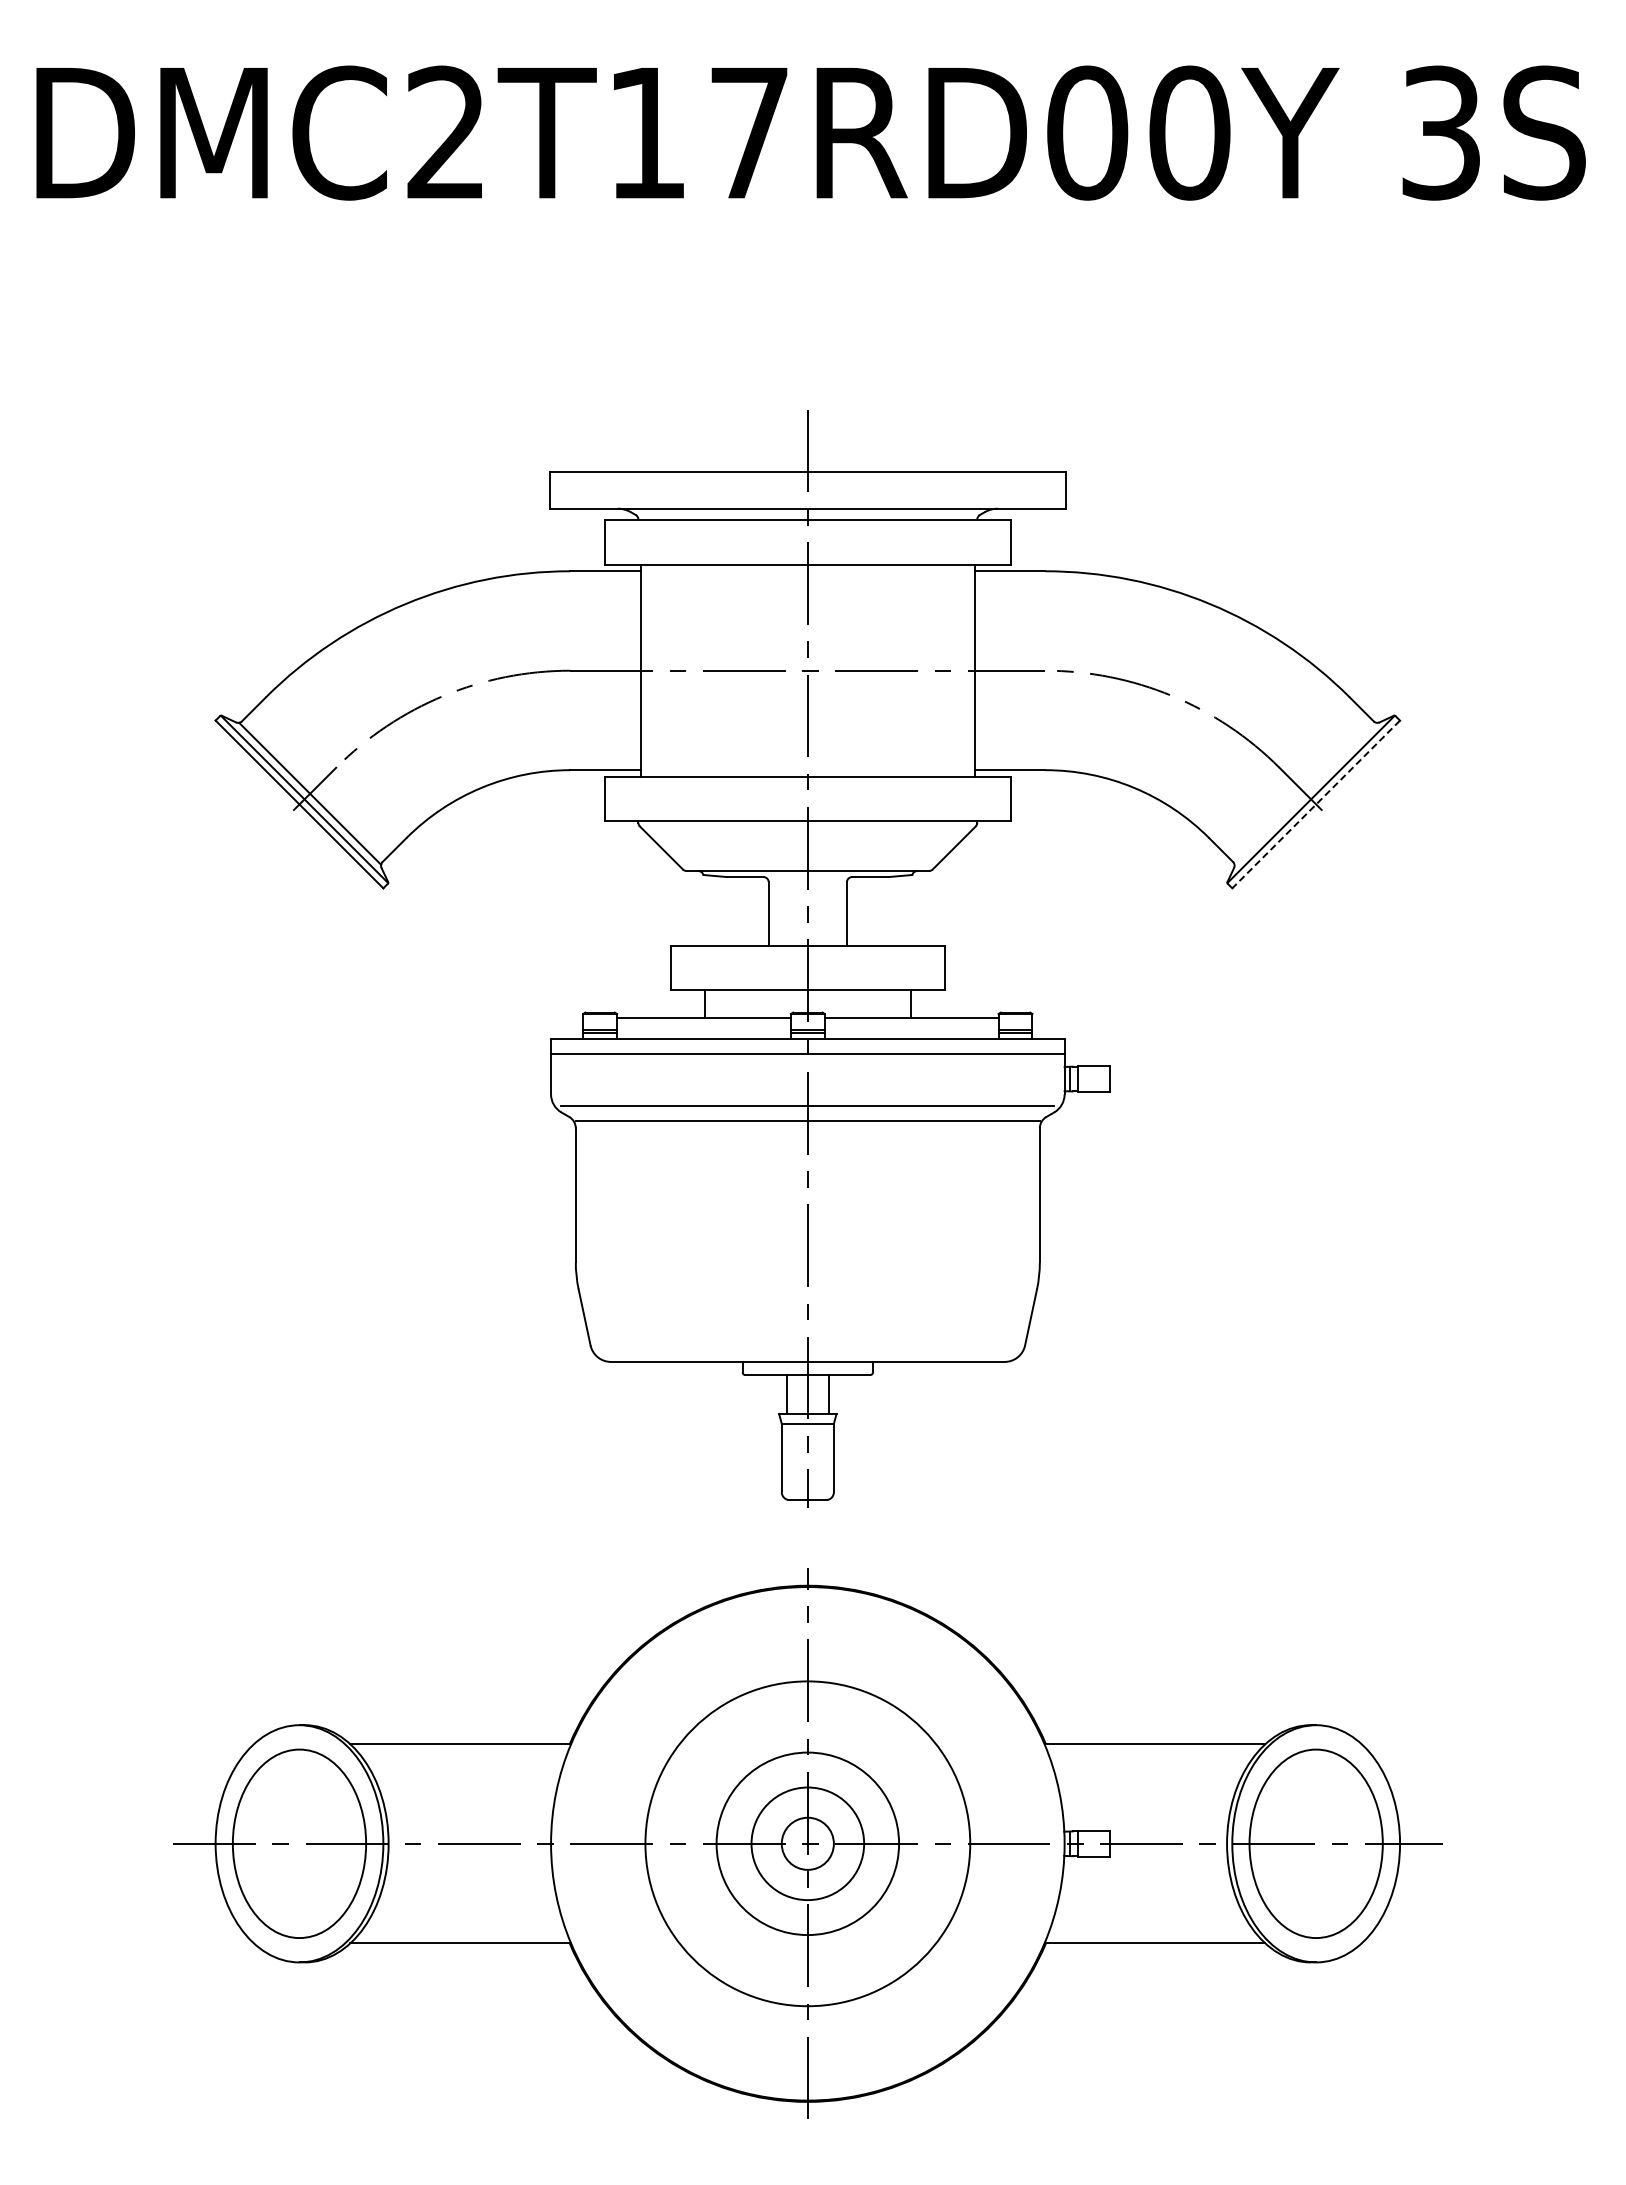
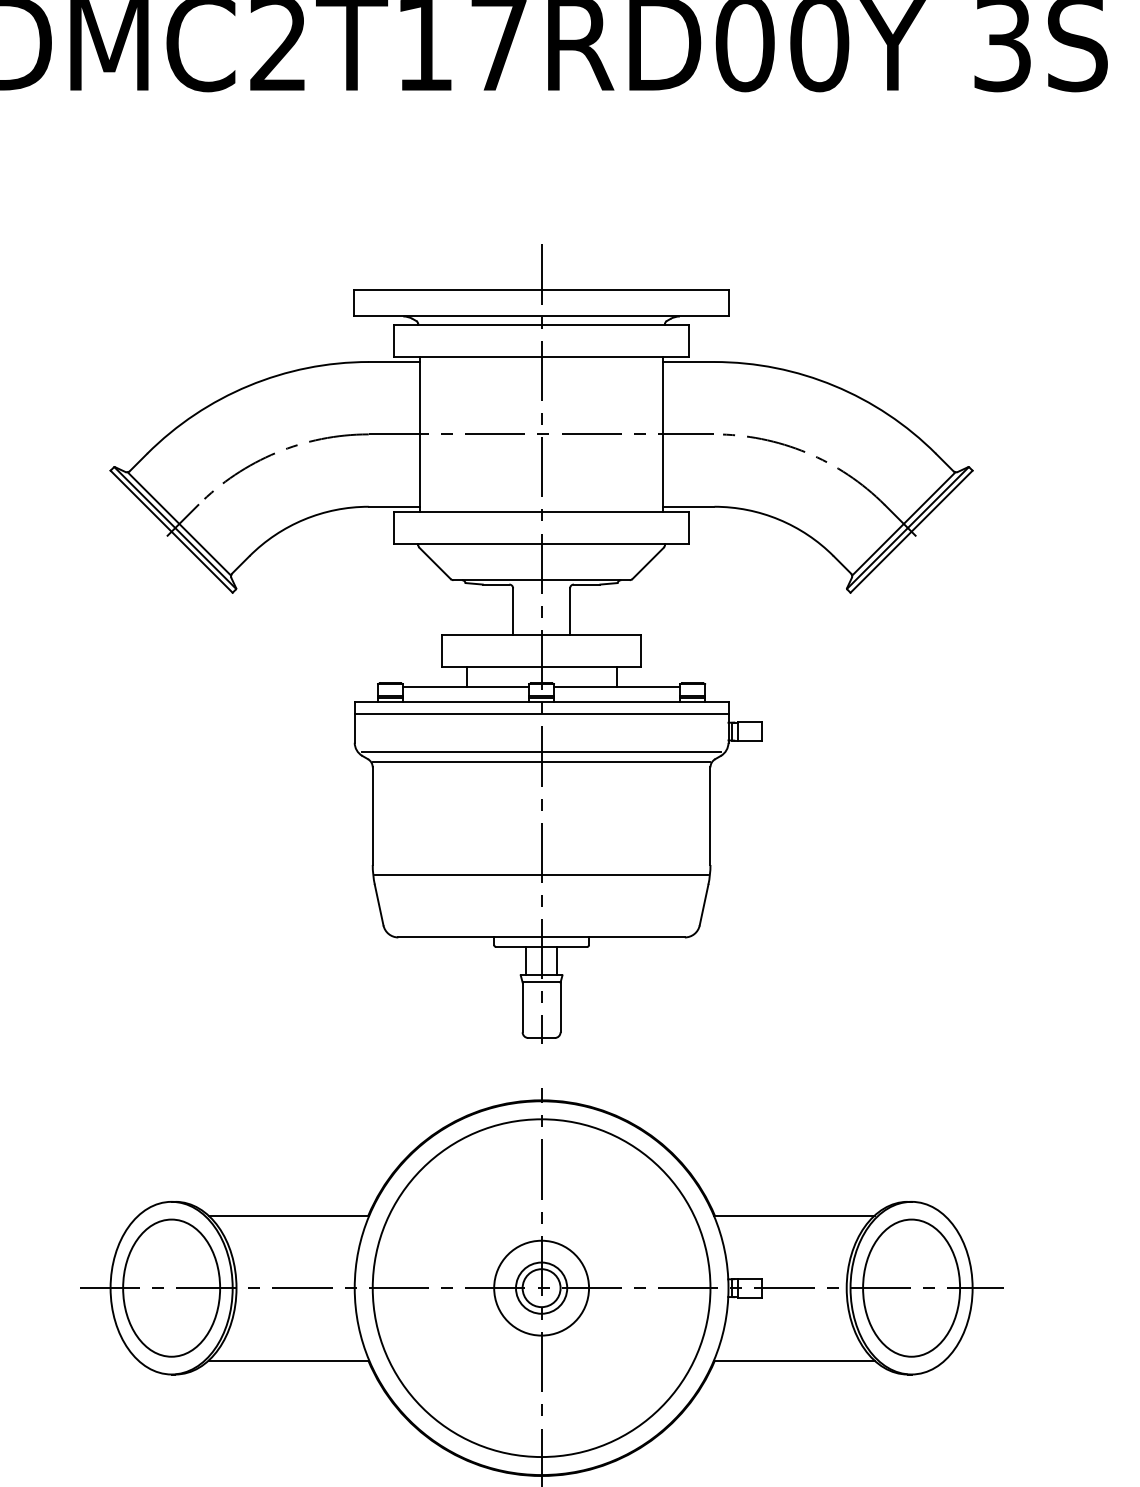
line: (1305, 793) -> (903, 523), added
line: (1316, 804) -> (911, 531), dashed -> solid
line: (807, 1276) -> (541, 875), added
circle: (807, 1843) -> (541, 1287), size x0.62
circle: (807, 1843) -> (541, 1287), size x0.71
circle: (807, 1843) -> (541, 1287), size x1.43

